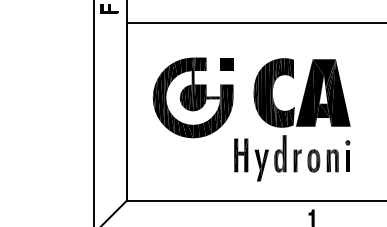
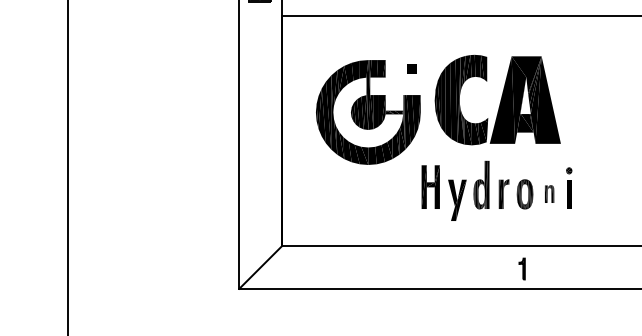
part: (226, 64) -> (411, 68), size x0.6
part: (301, 92) -> (497, 99), moved
part: (332, 160) -> (549, 193), size x0.6

